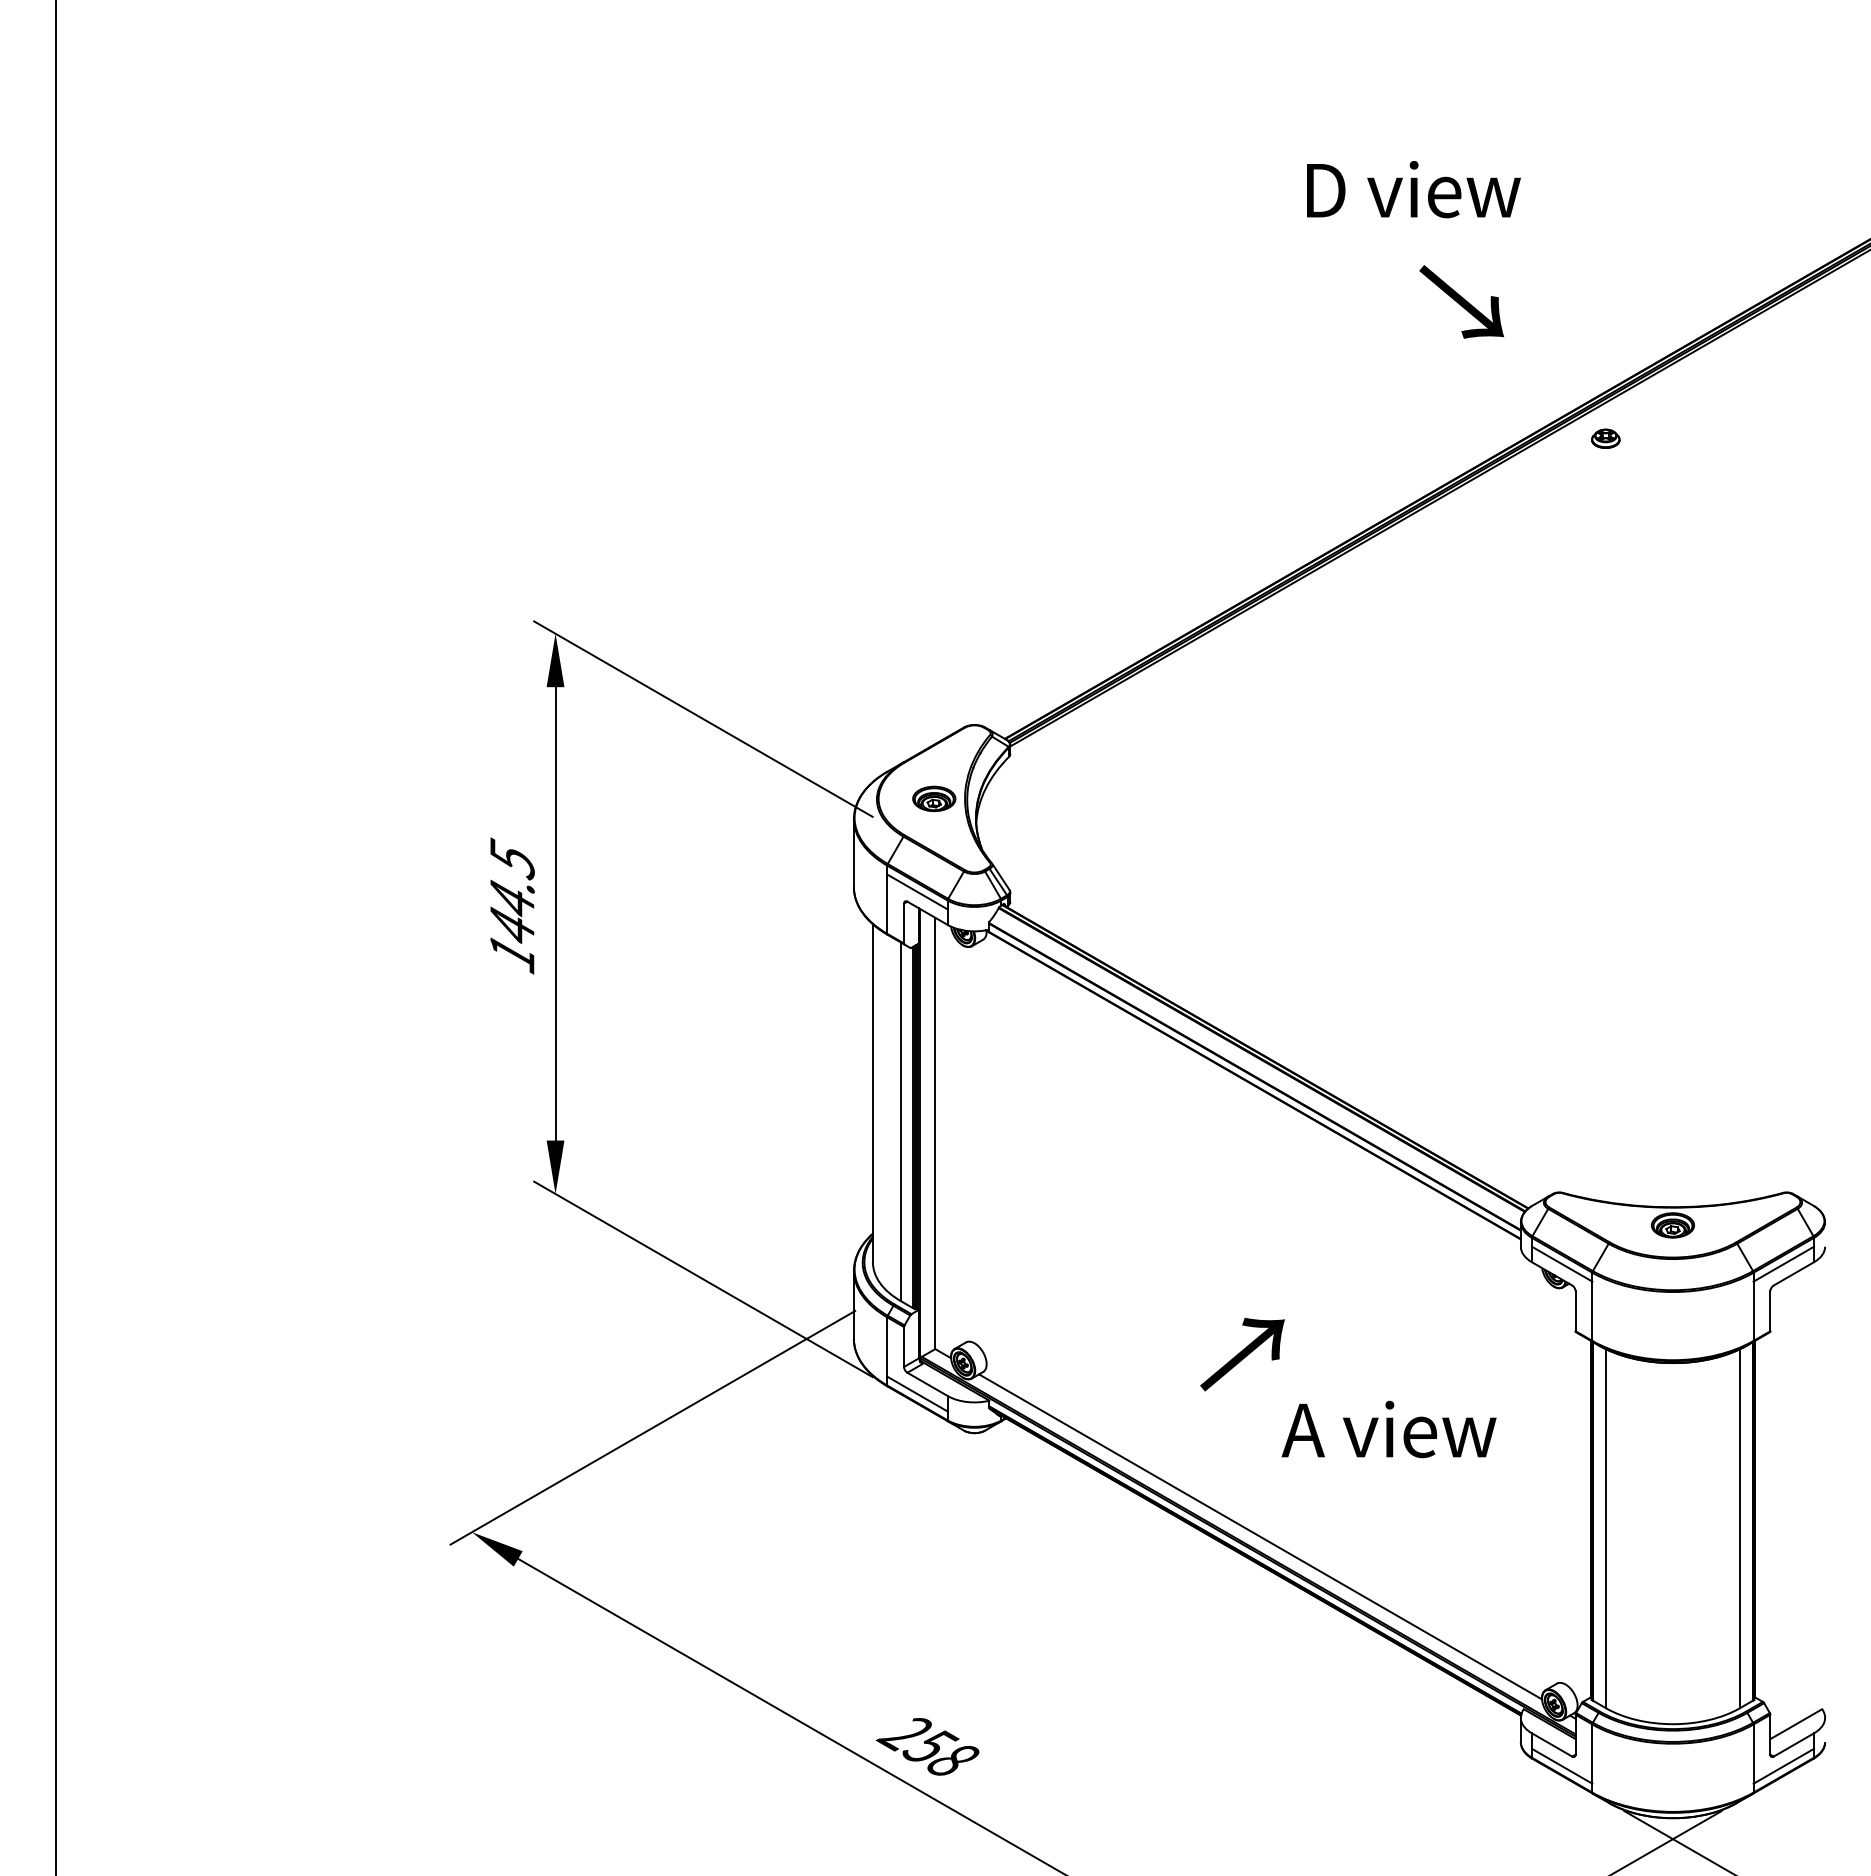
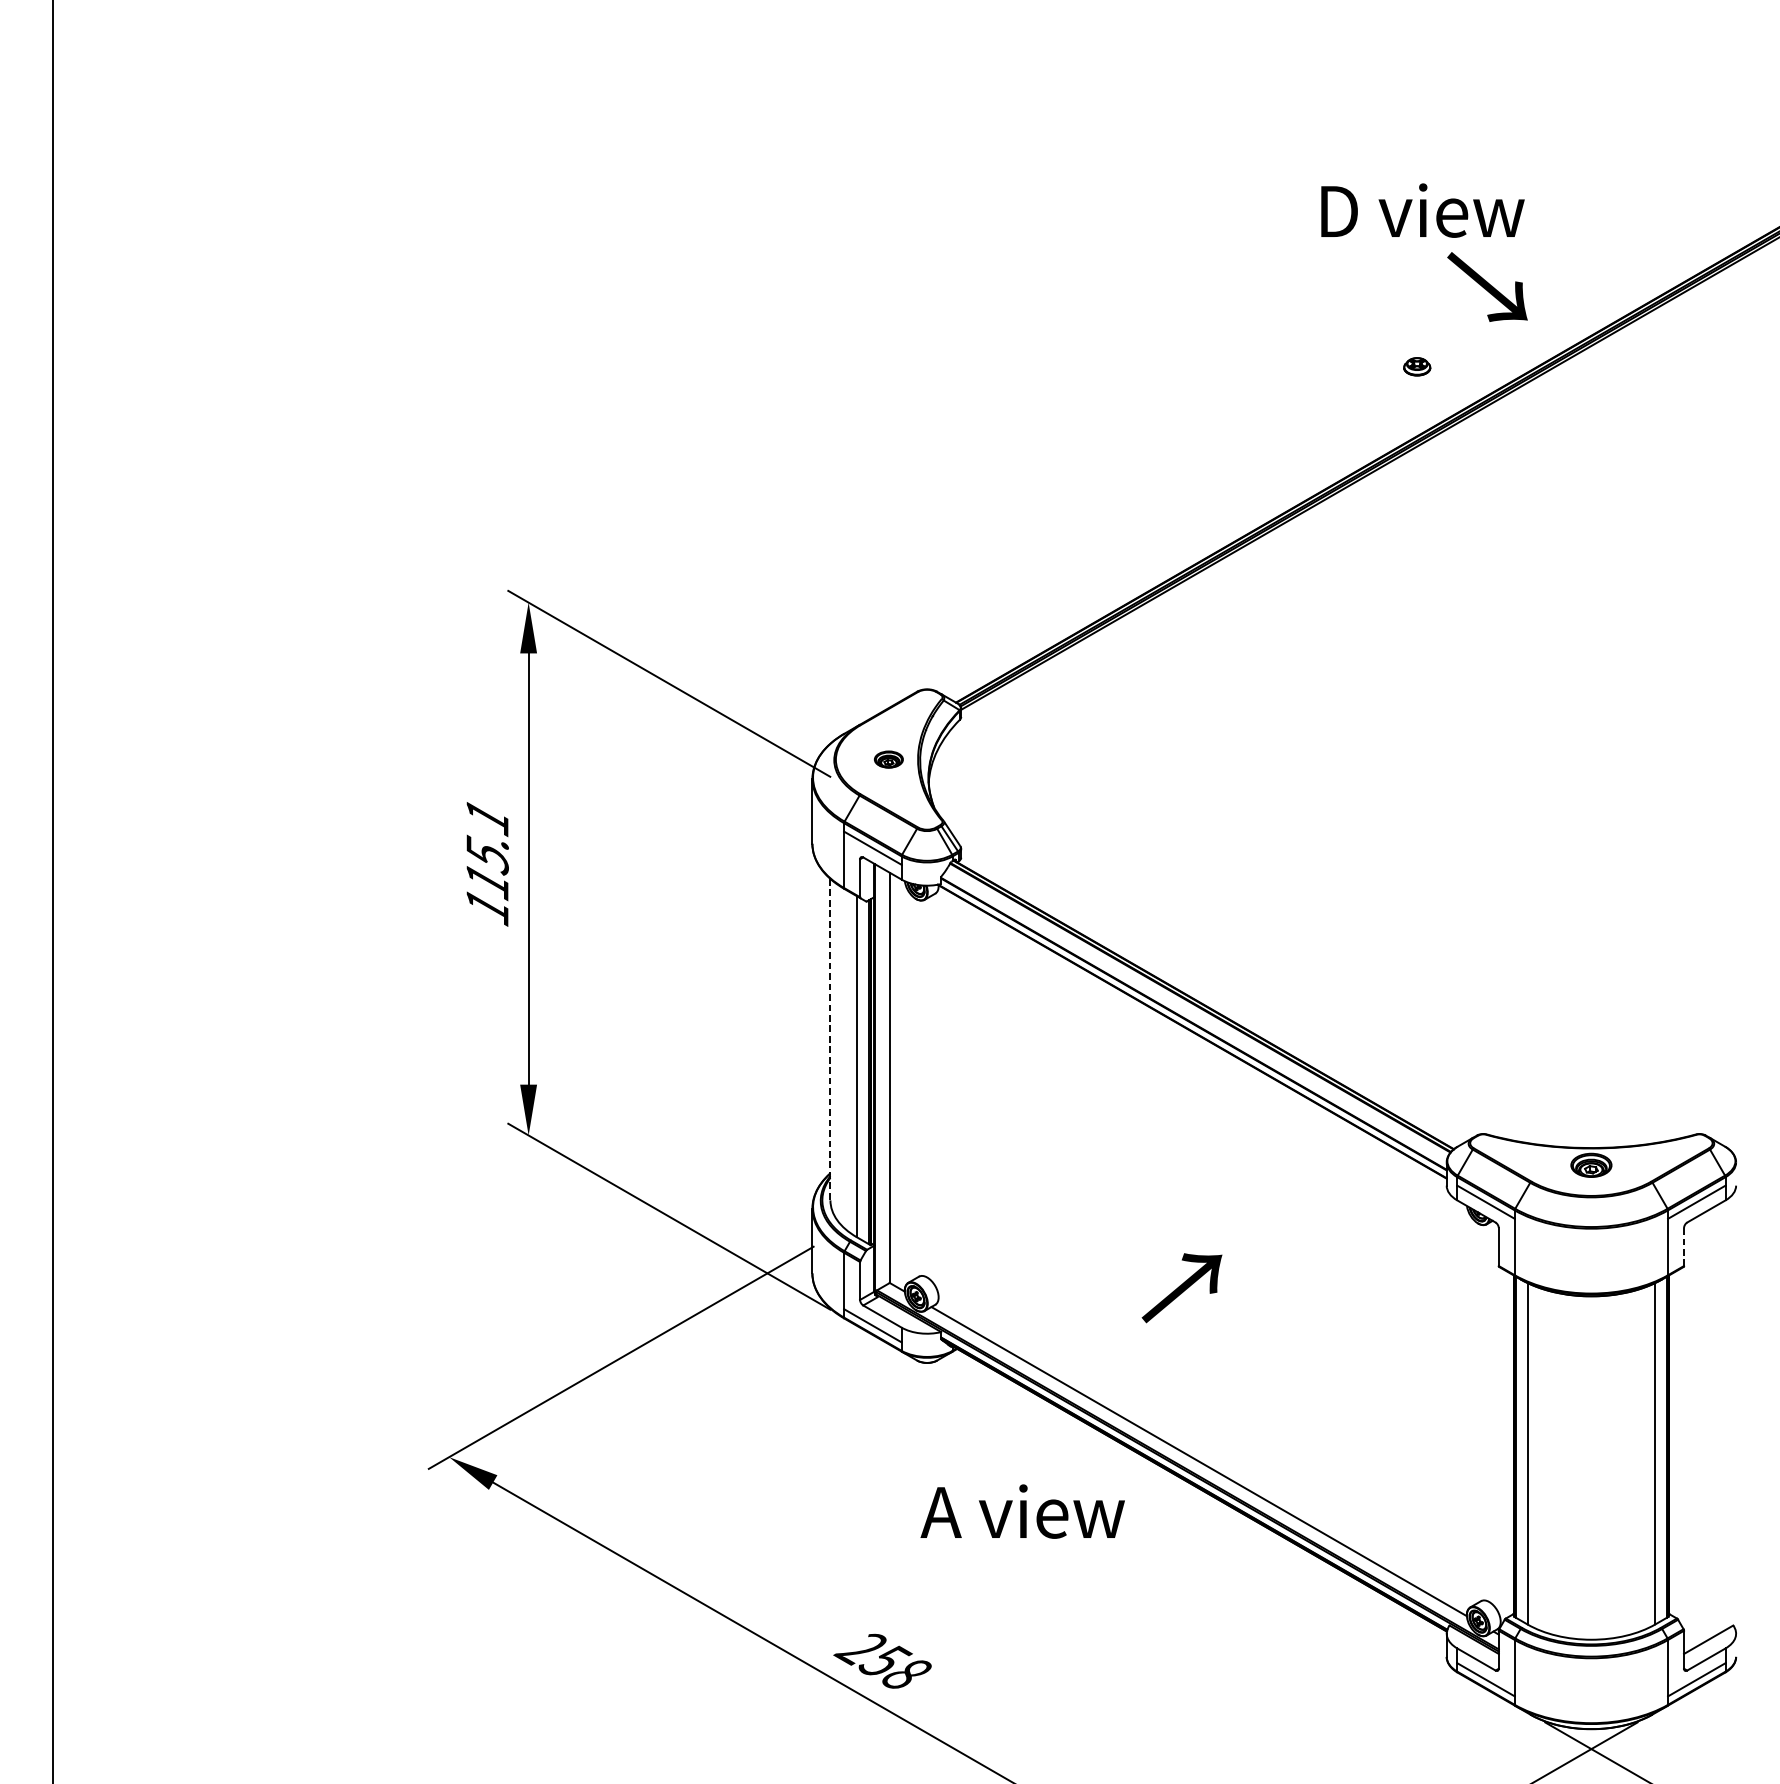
text: (1413, 189) -> (1422, 210), moved
text: (1461, 301) -> (1487, 286), moved
part: (1605, 438) -> (1416, 366), moved
part: (934, 798) -> (889, 759), size x0.7
text: (512, 892) -> (487, 848), 144.5 -> 115.1
line: (872, 1093) -> (830, 1039), solid -> dashed
line: (1770, 1311) -> (1684, 1247), solid -> dashed
text: (1388, 1429) -> (1022, 1511), moved

